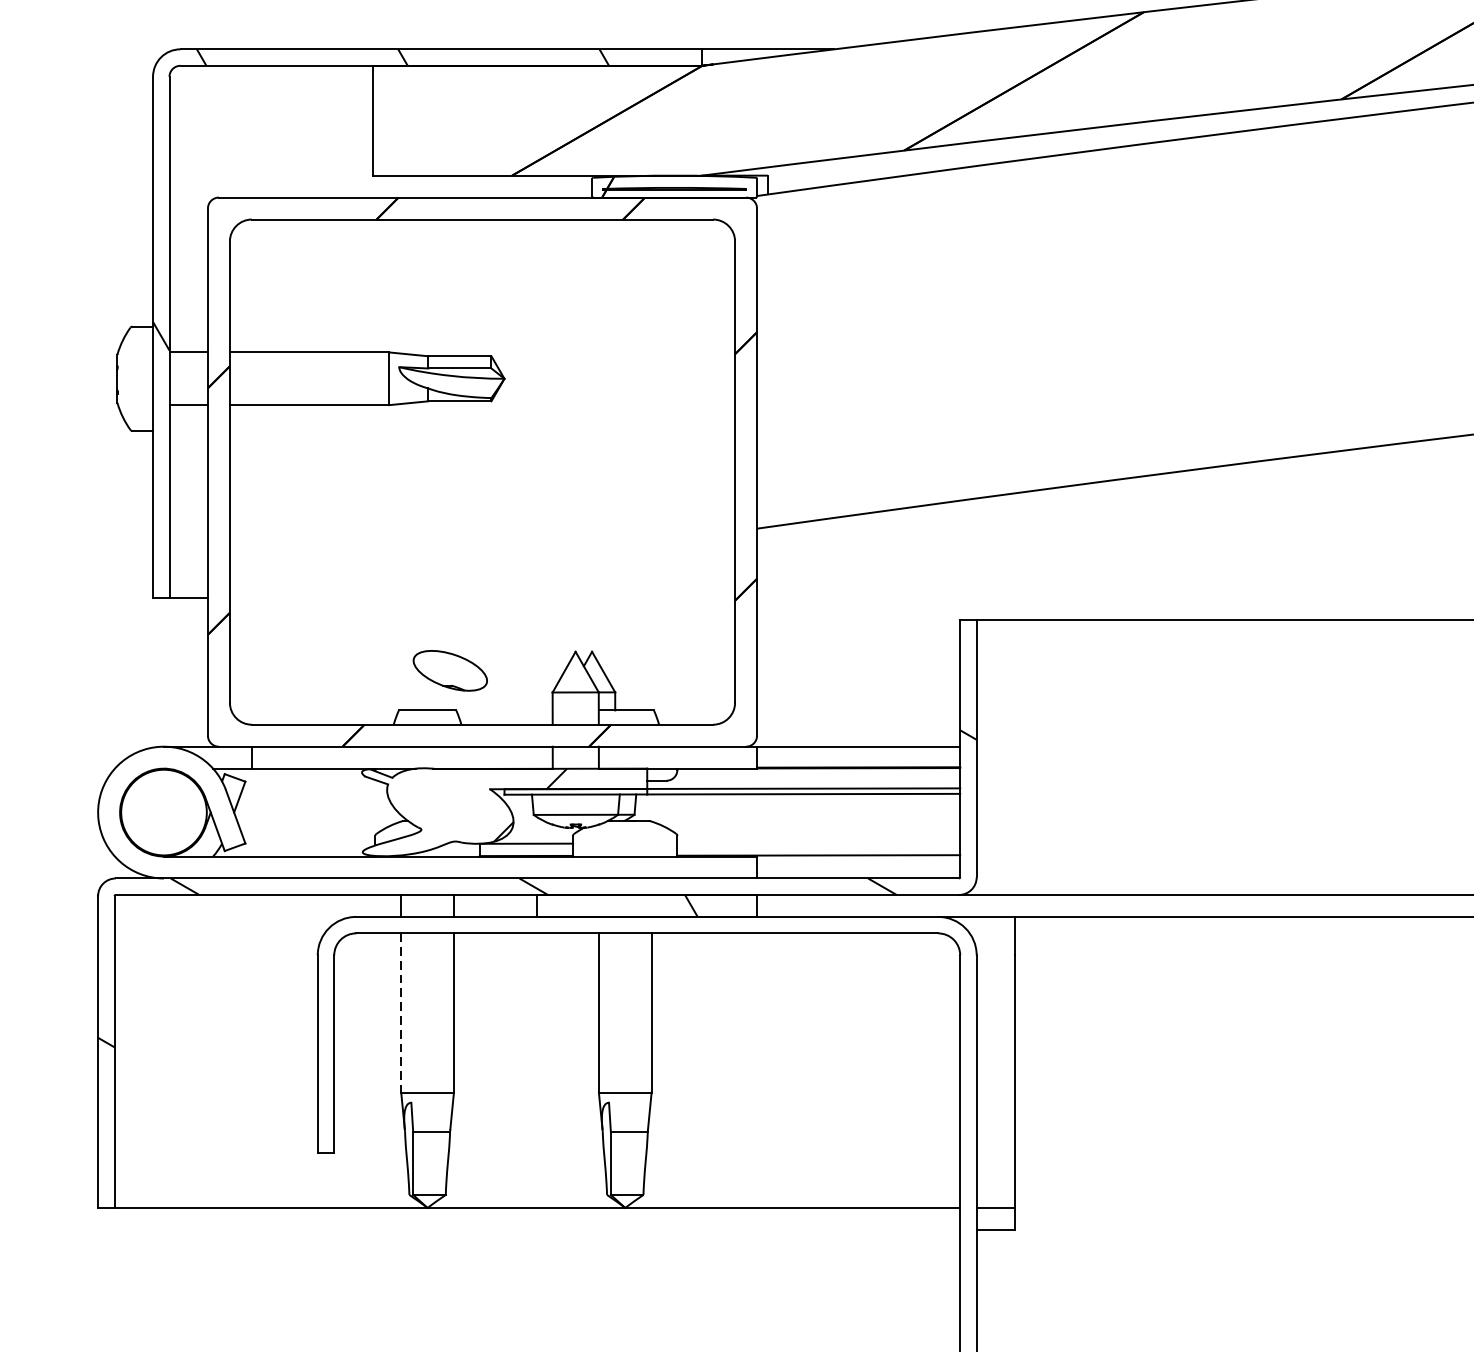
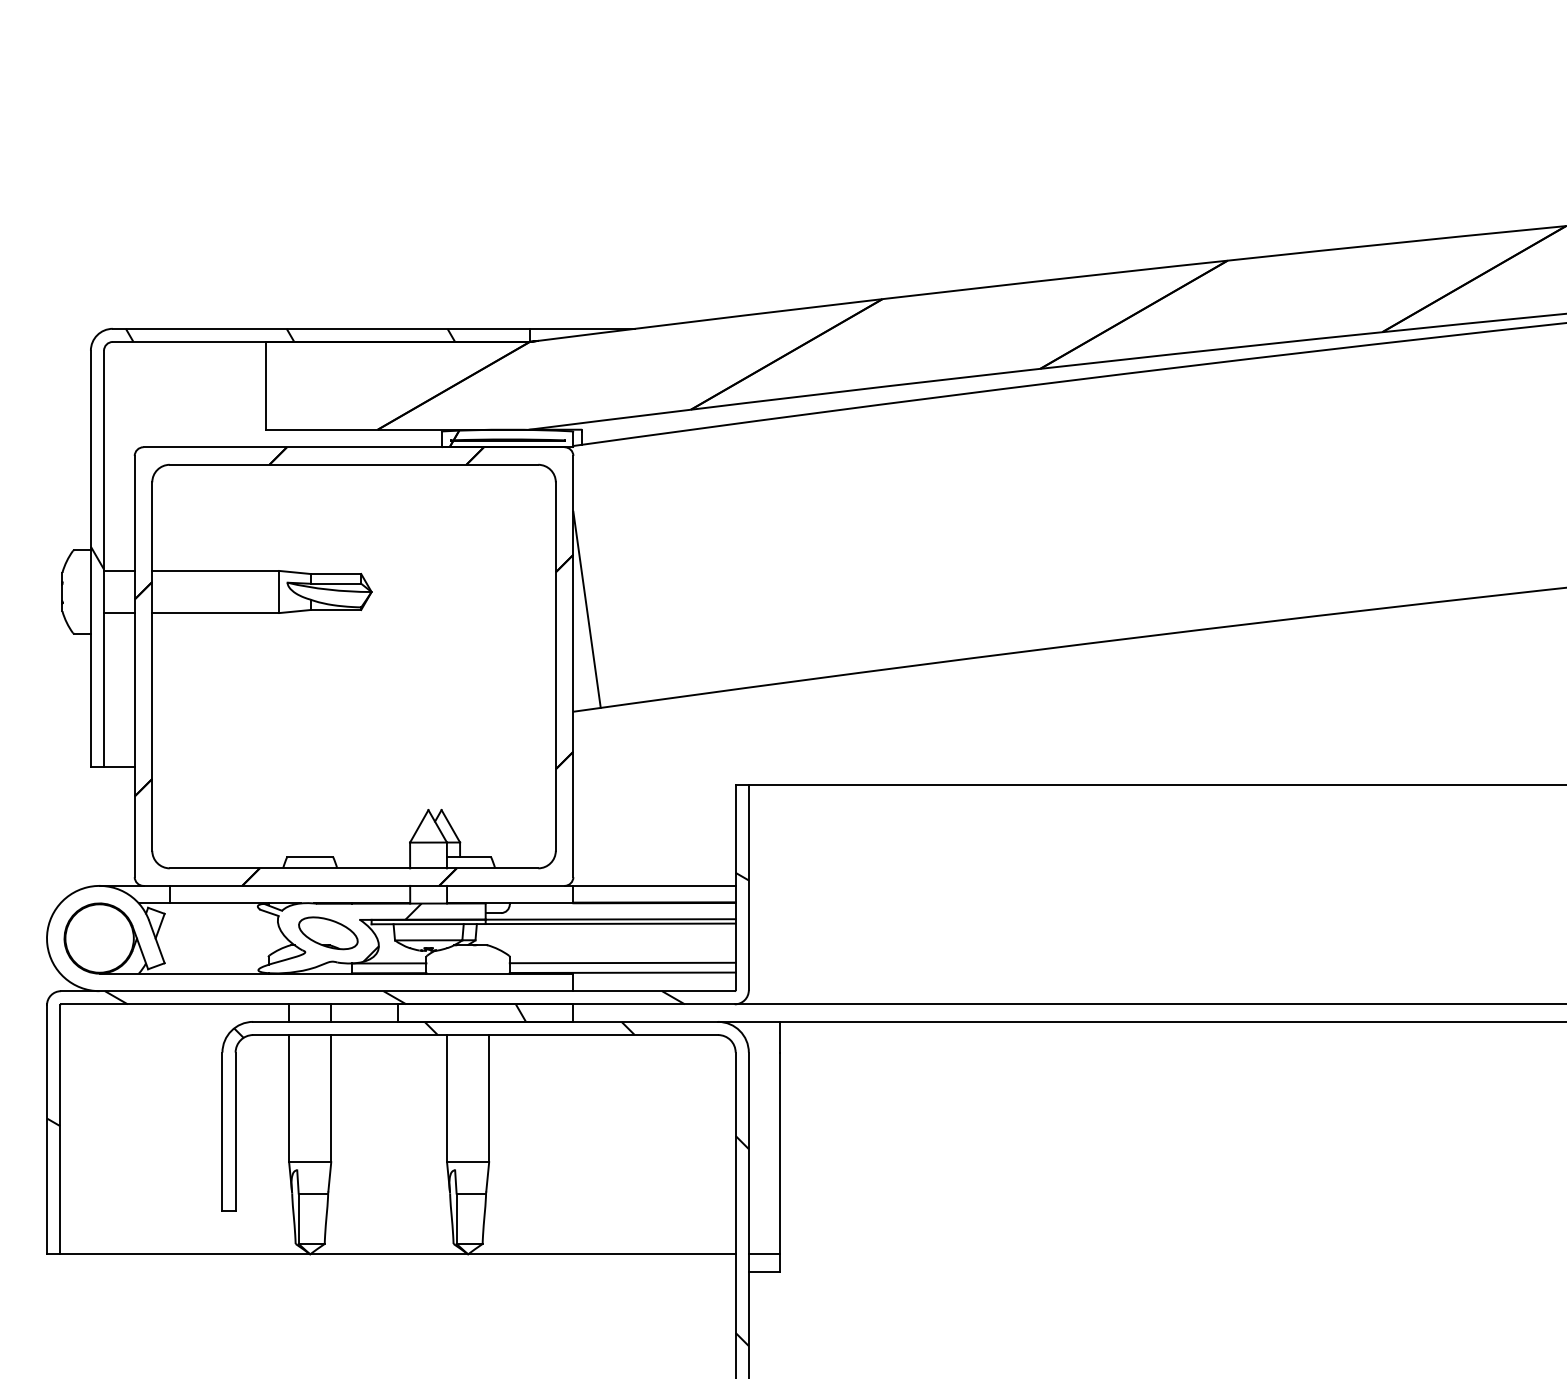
line: (773, 400) -> (586, 609), added
part: (450, 671) -> (328, 933), moved
line: (818, 842) -> (622, 962), added
line: (401, 1012) -> (289, 1098), dashed -> solid
hatch: (654, 1119) -> (491, 1183), added

